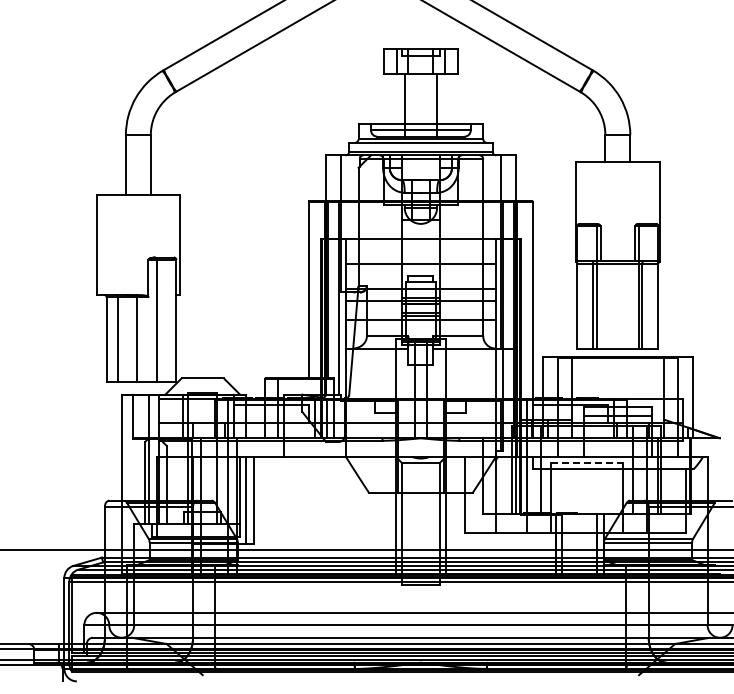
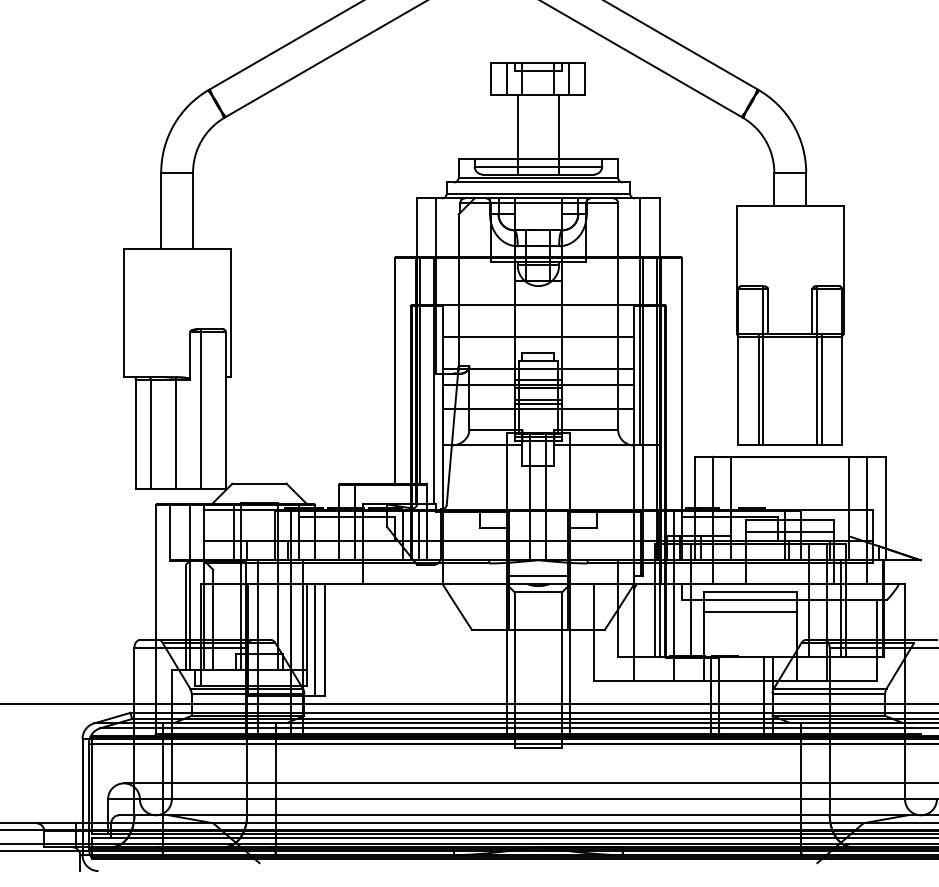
line: (420, 450) -> (537, 575), added
line: (587, 463) -> (751, 592), dashed -> solid
line: (586, 478) -> (750, 611), added

